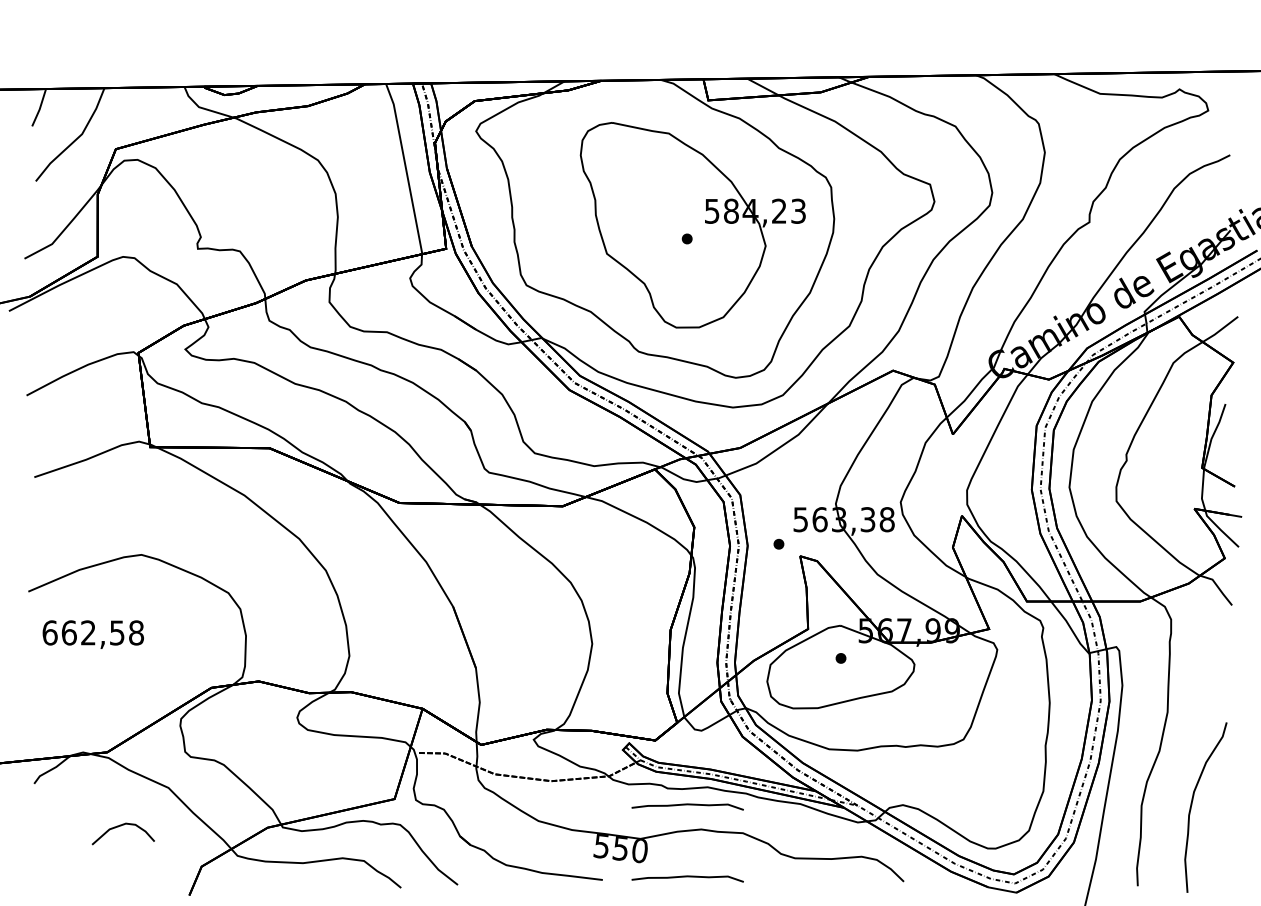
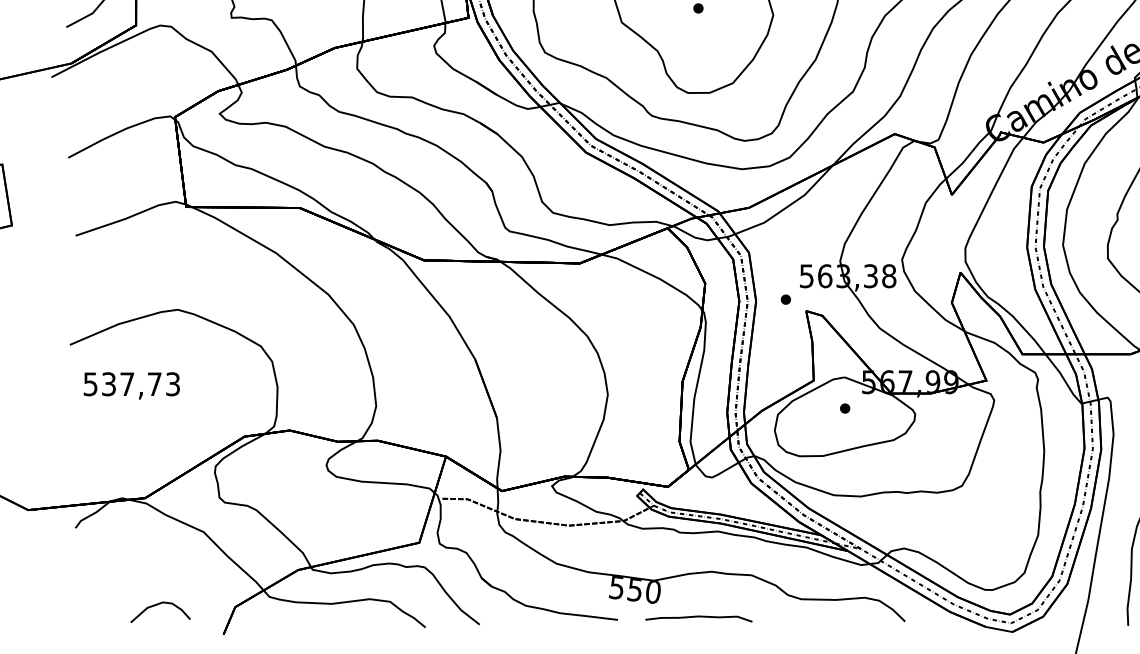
text: (93, 632) -> (132, 383), 662,58 -> 537,73
curve: (687, 805) -> (698, 548), removed
curve: (121, 826) -> (158, 605), moved

